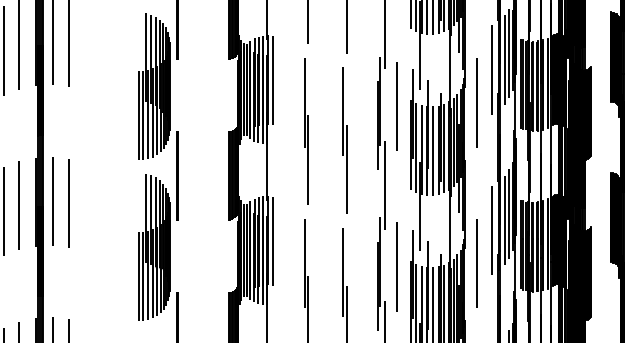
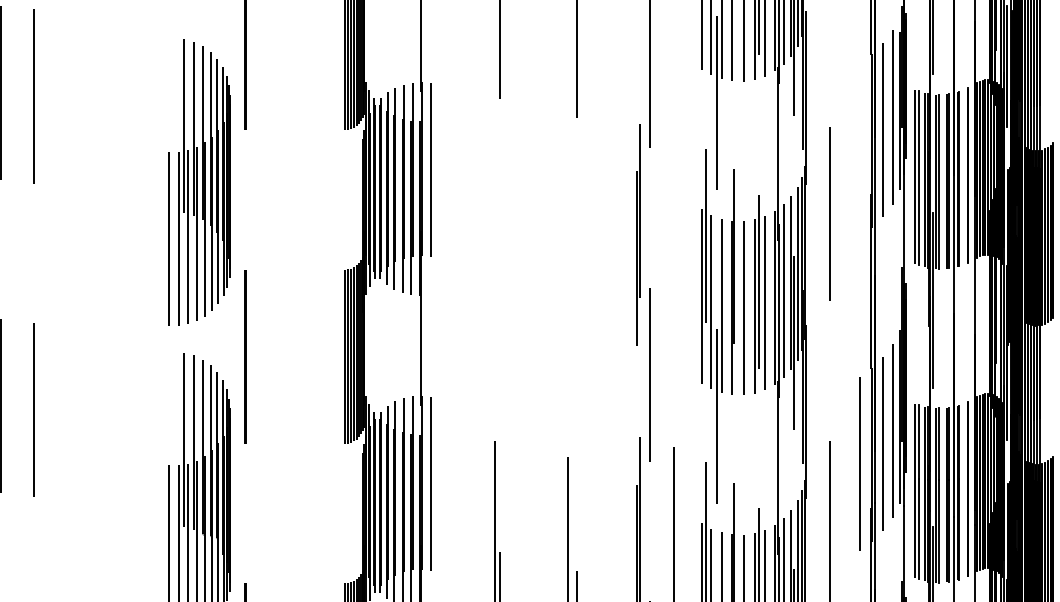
line: (492, 69) -> (859, 148), removed
line: (396, 106) -> (672, 221), removed
part: (306, 131) -> (496, 269), removed
part: (344, 140) -> (571, 287), removed

